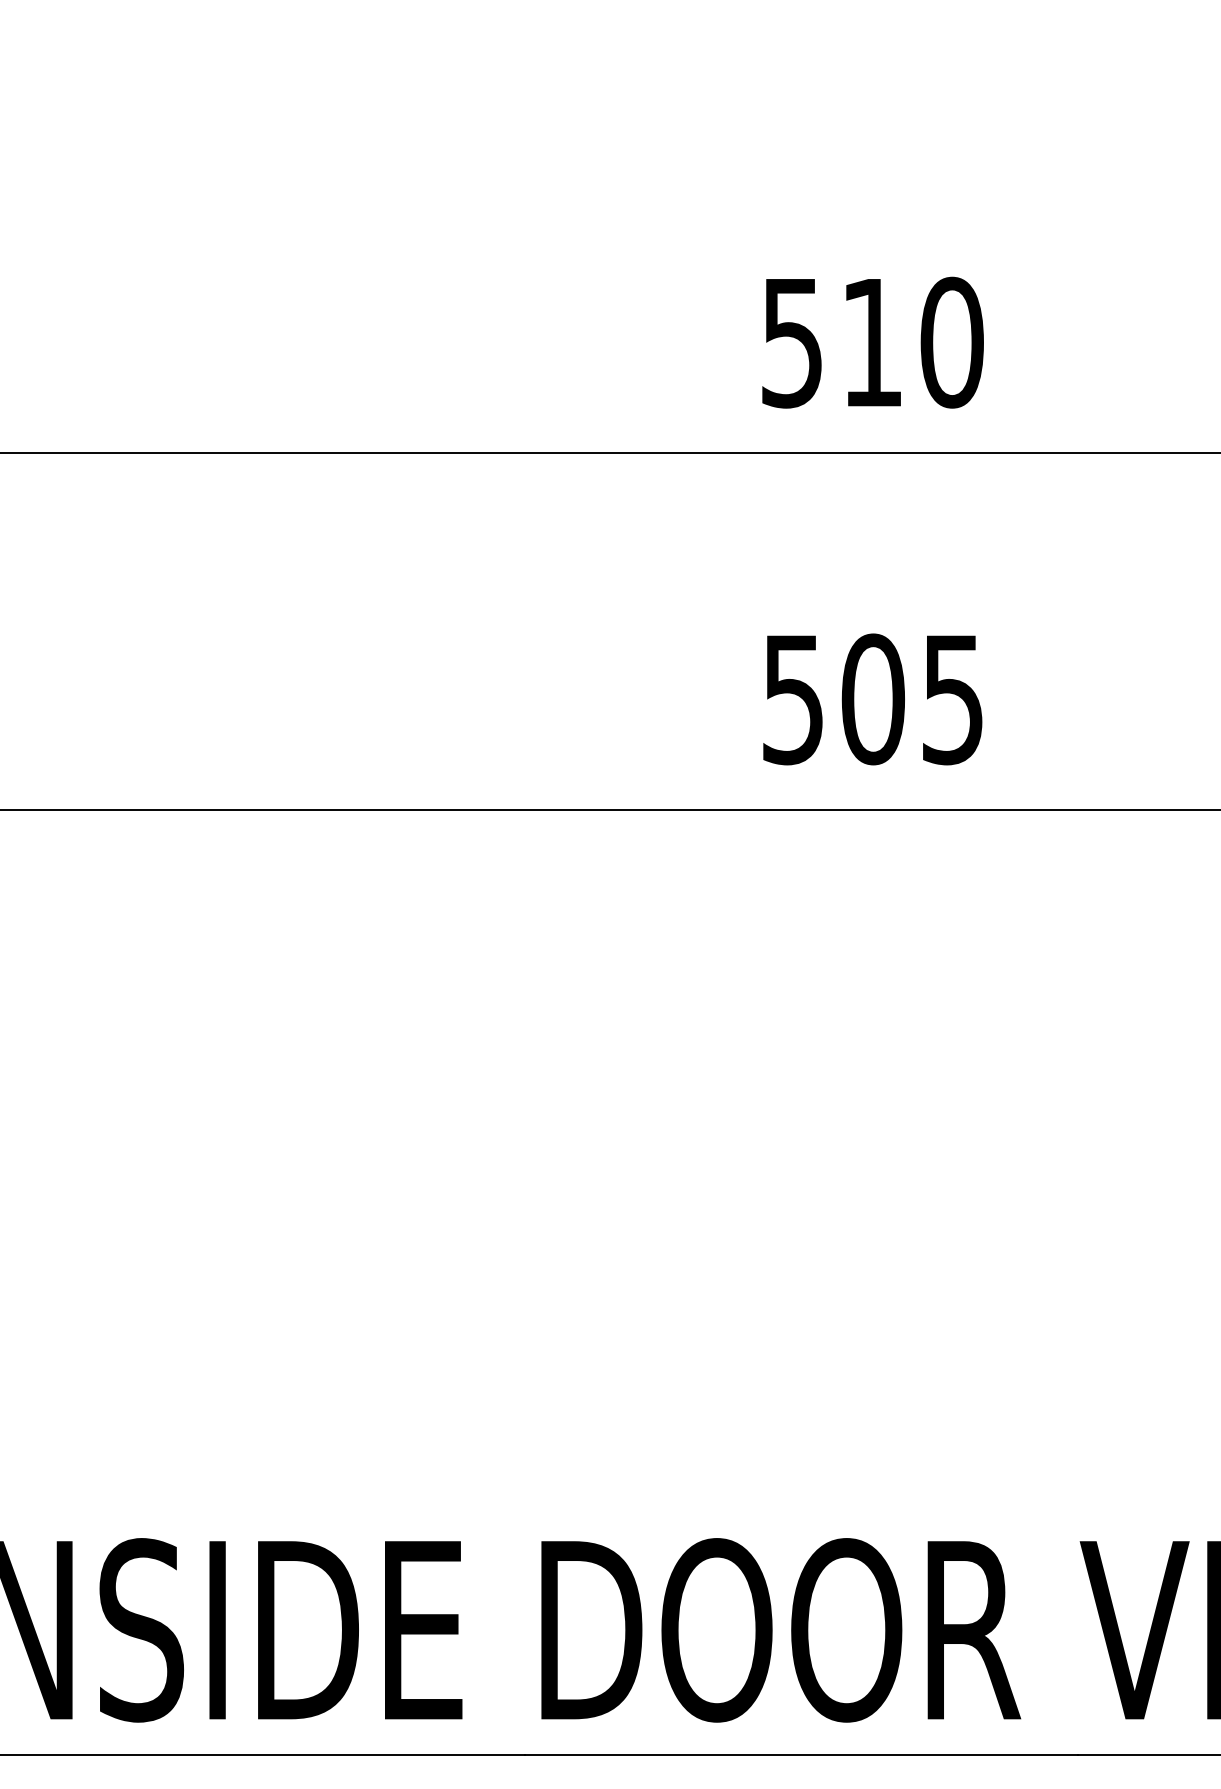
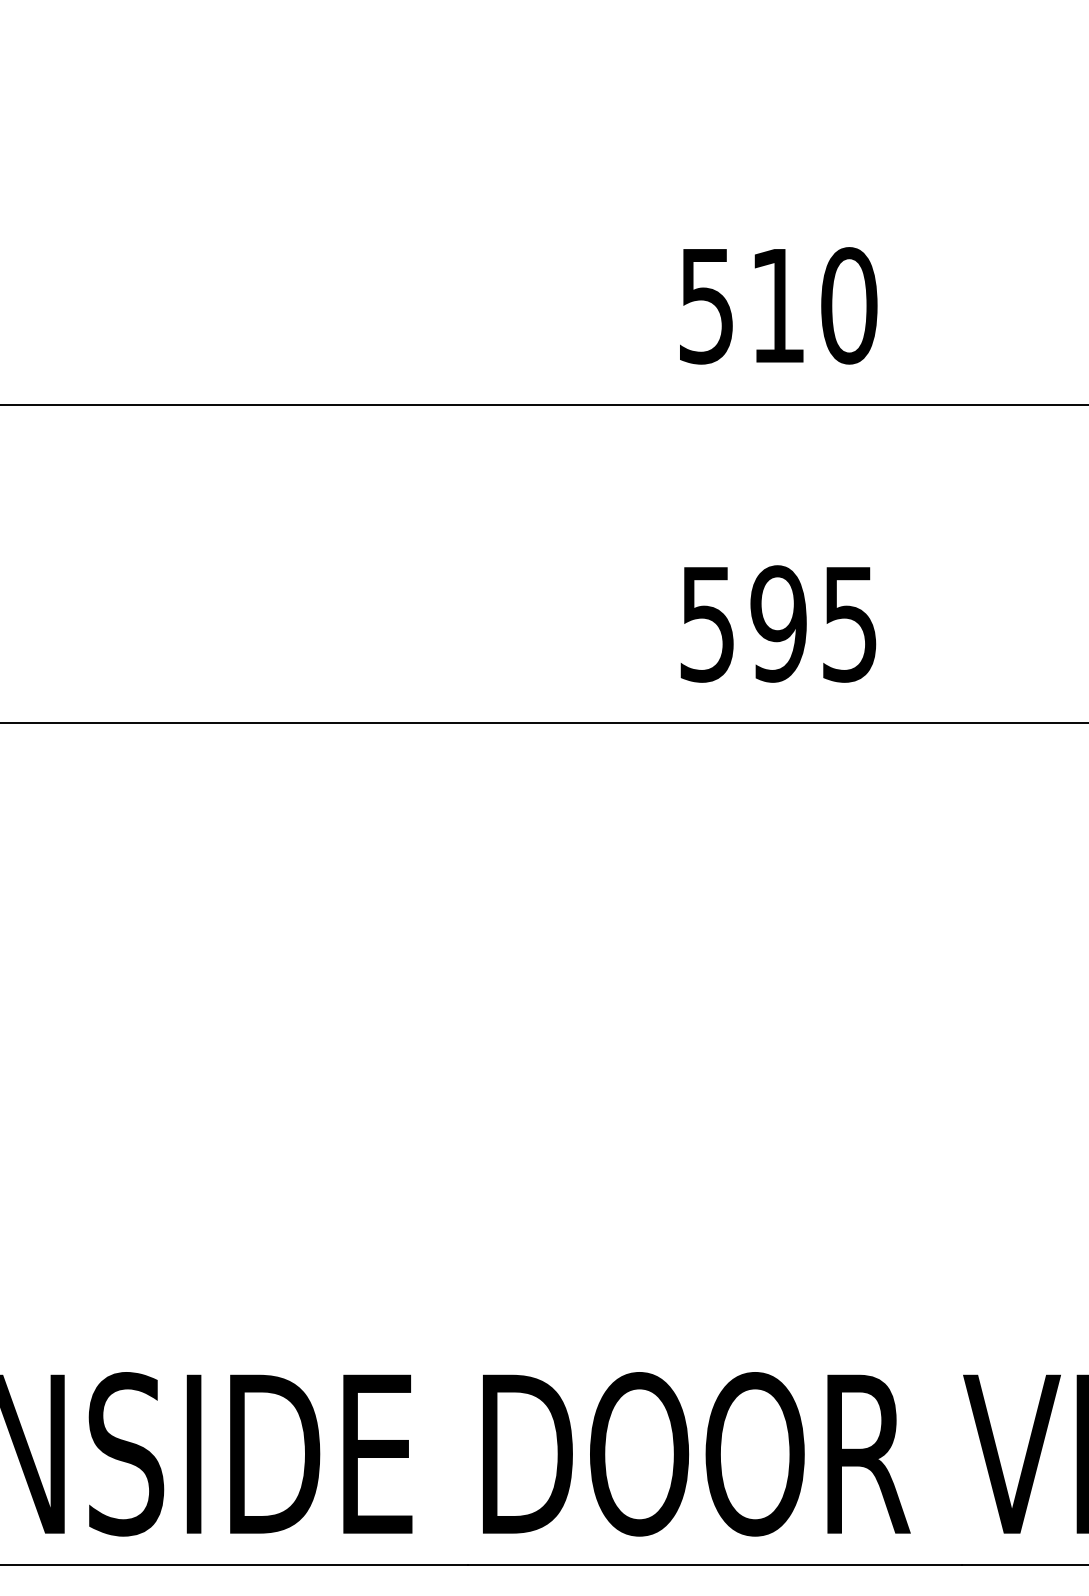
text: (872, 699) -> (778, 624), 505 -> 595

